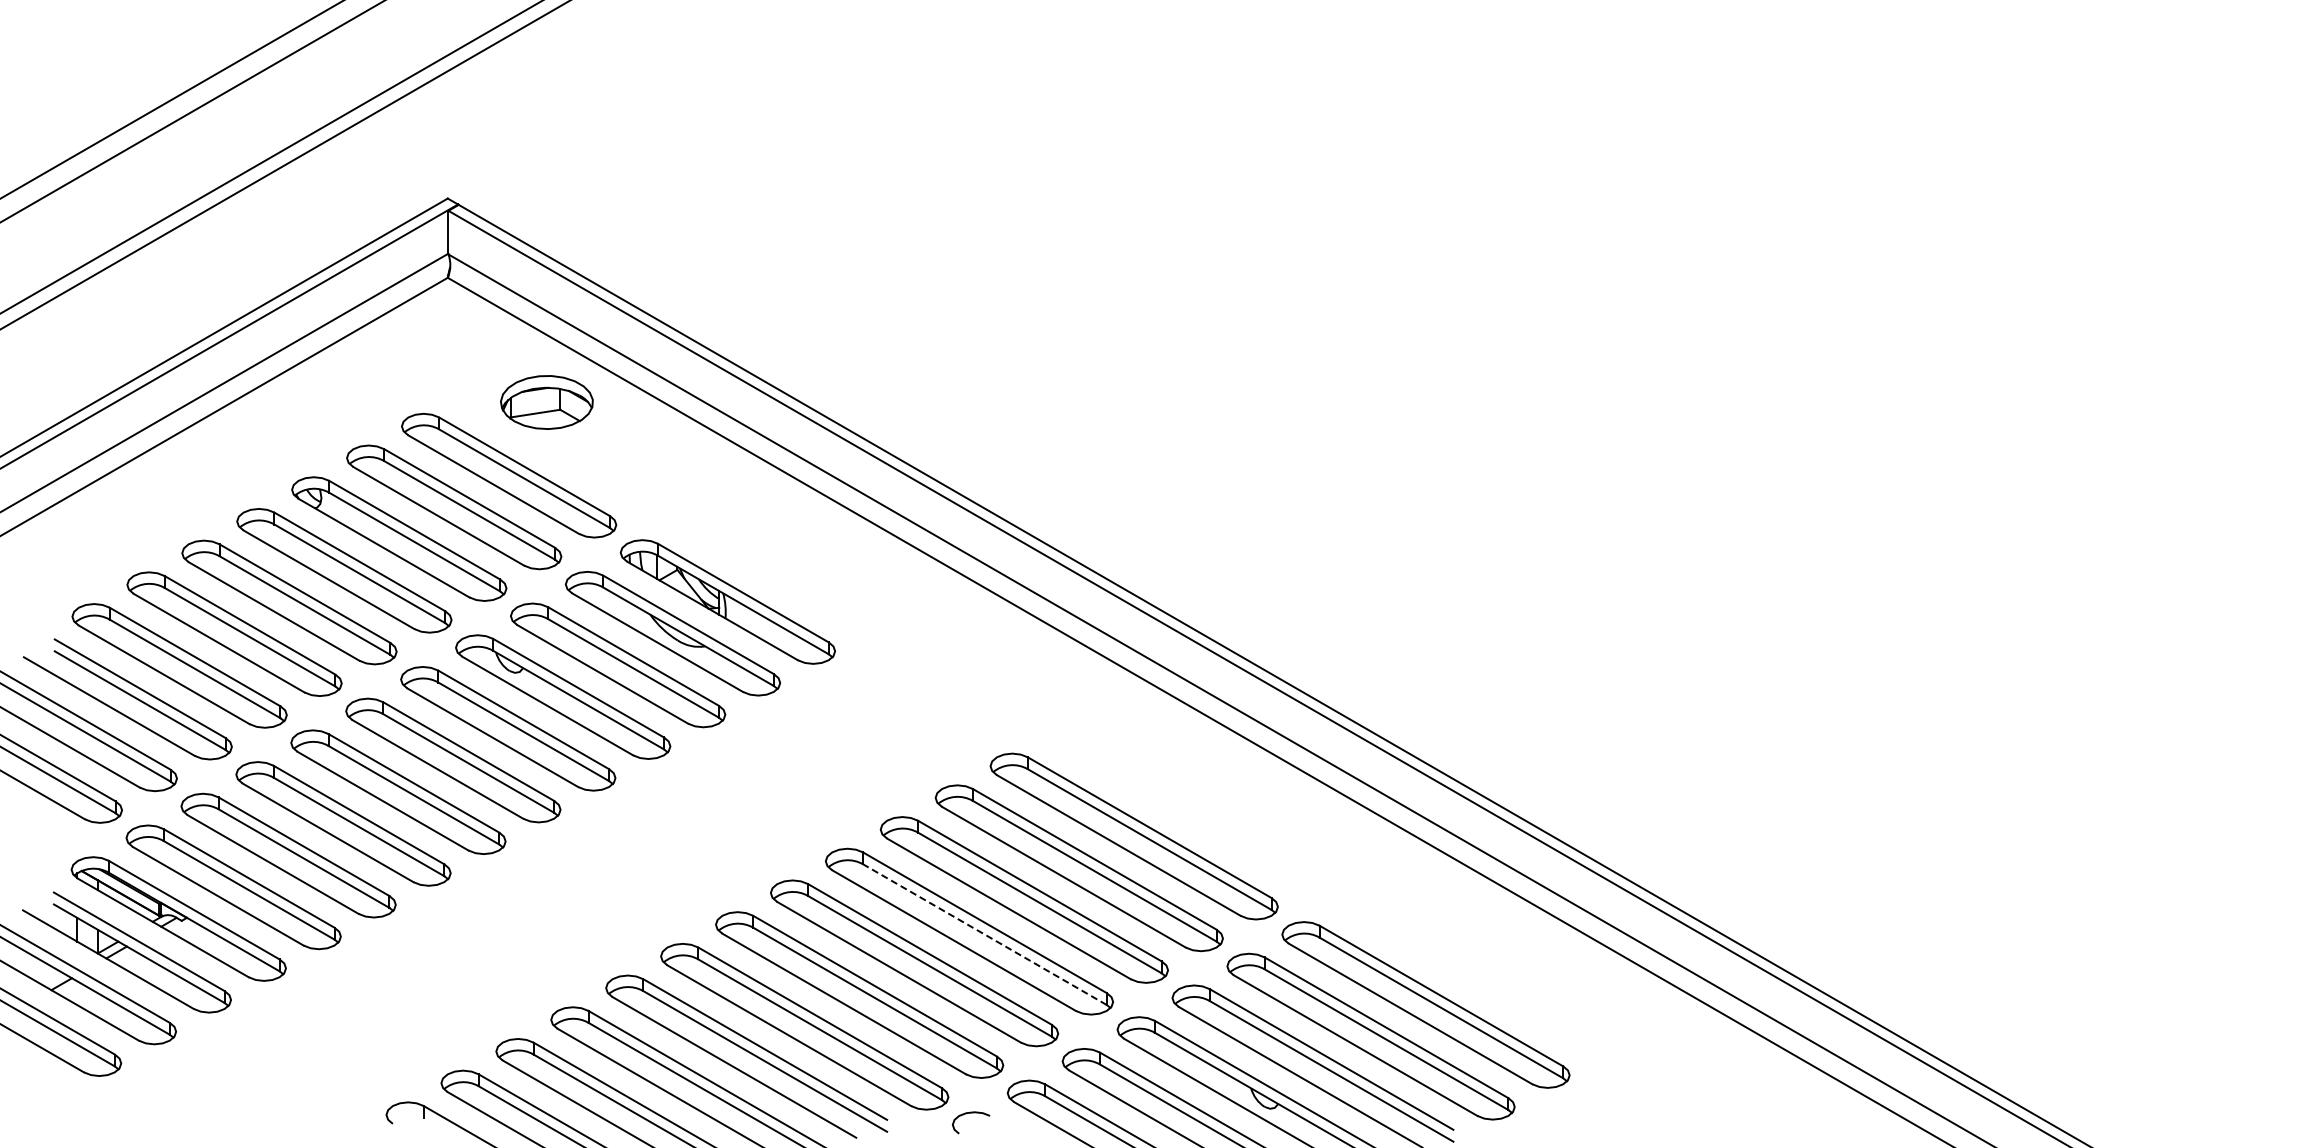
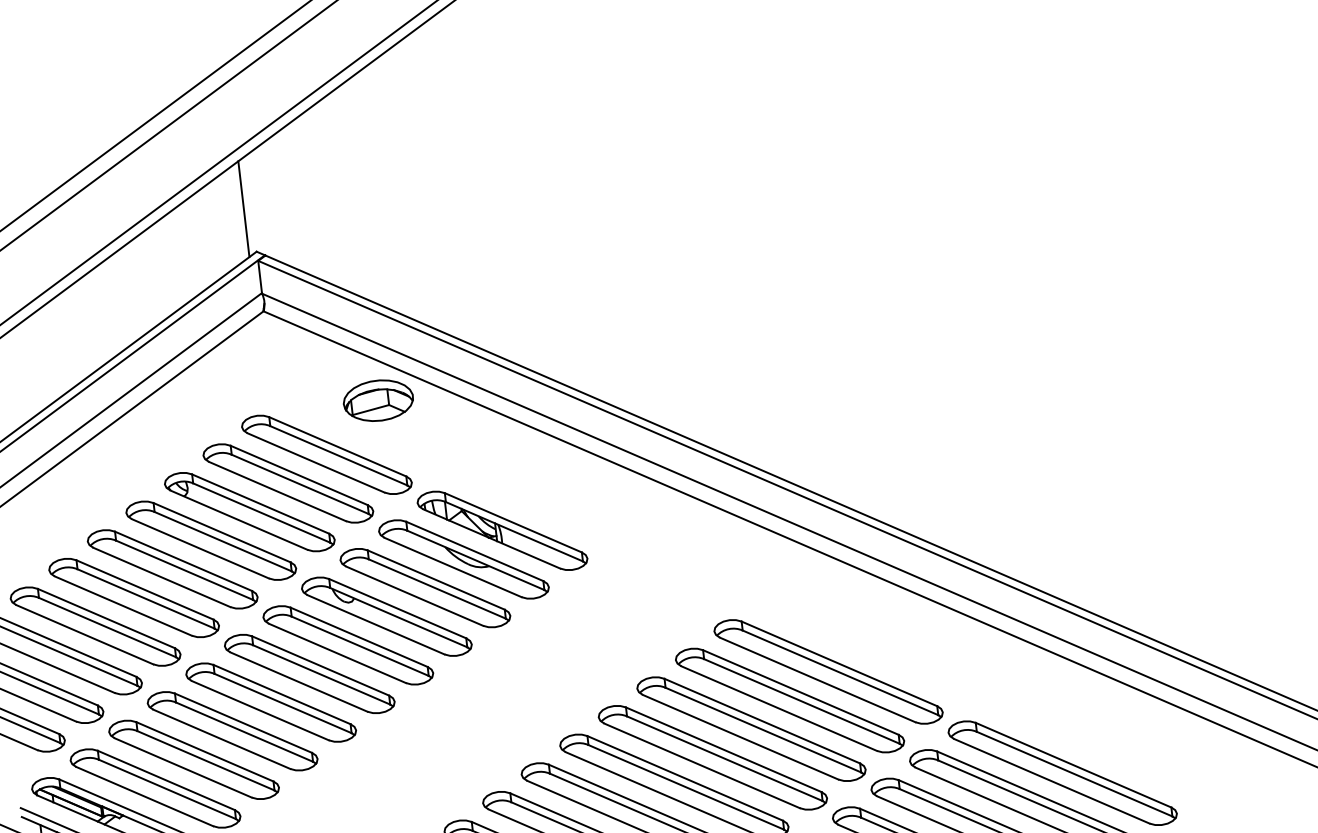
line: (437, 140) -> (243, 208), added
part: (546, 402) -> (378, 400), moved
line: (984, 934) -> (724, 758), dashed -> solid

